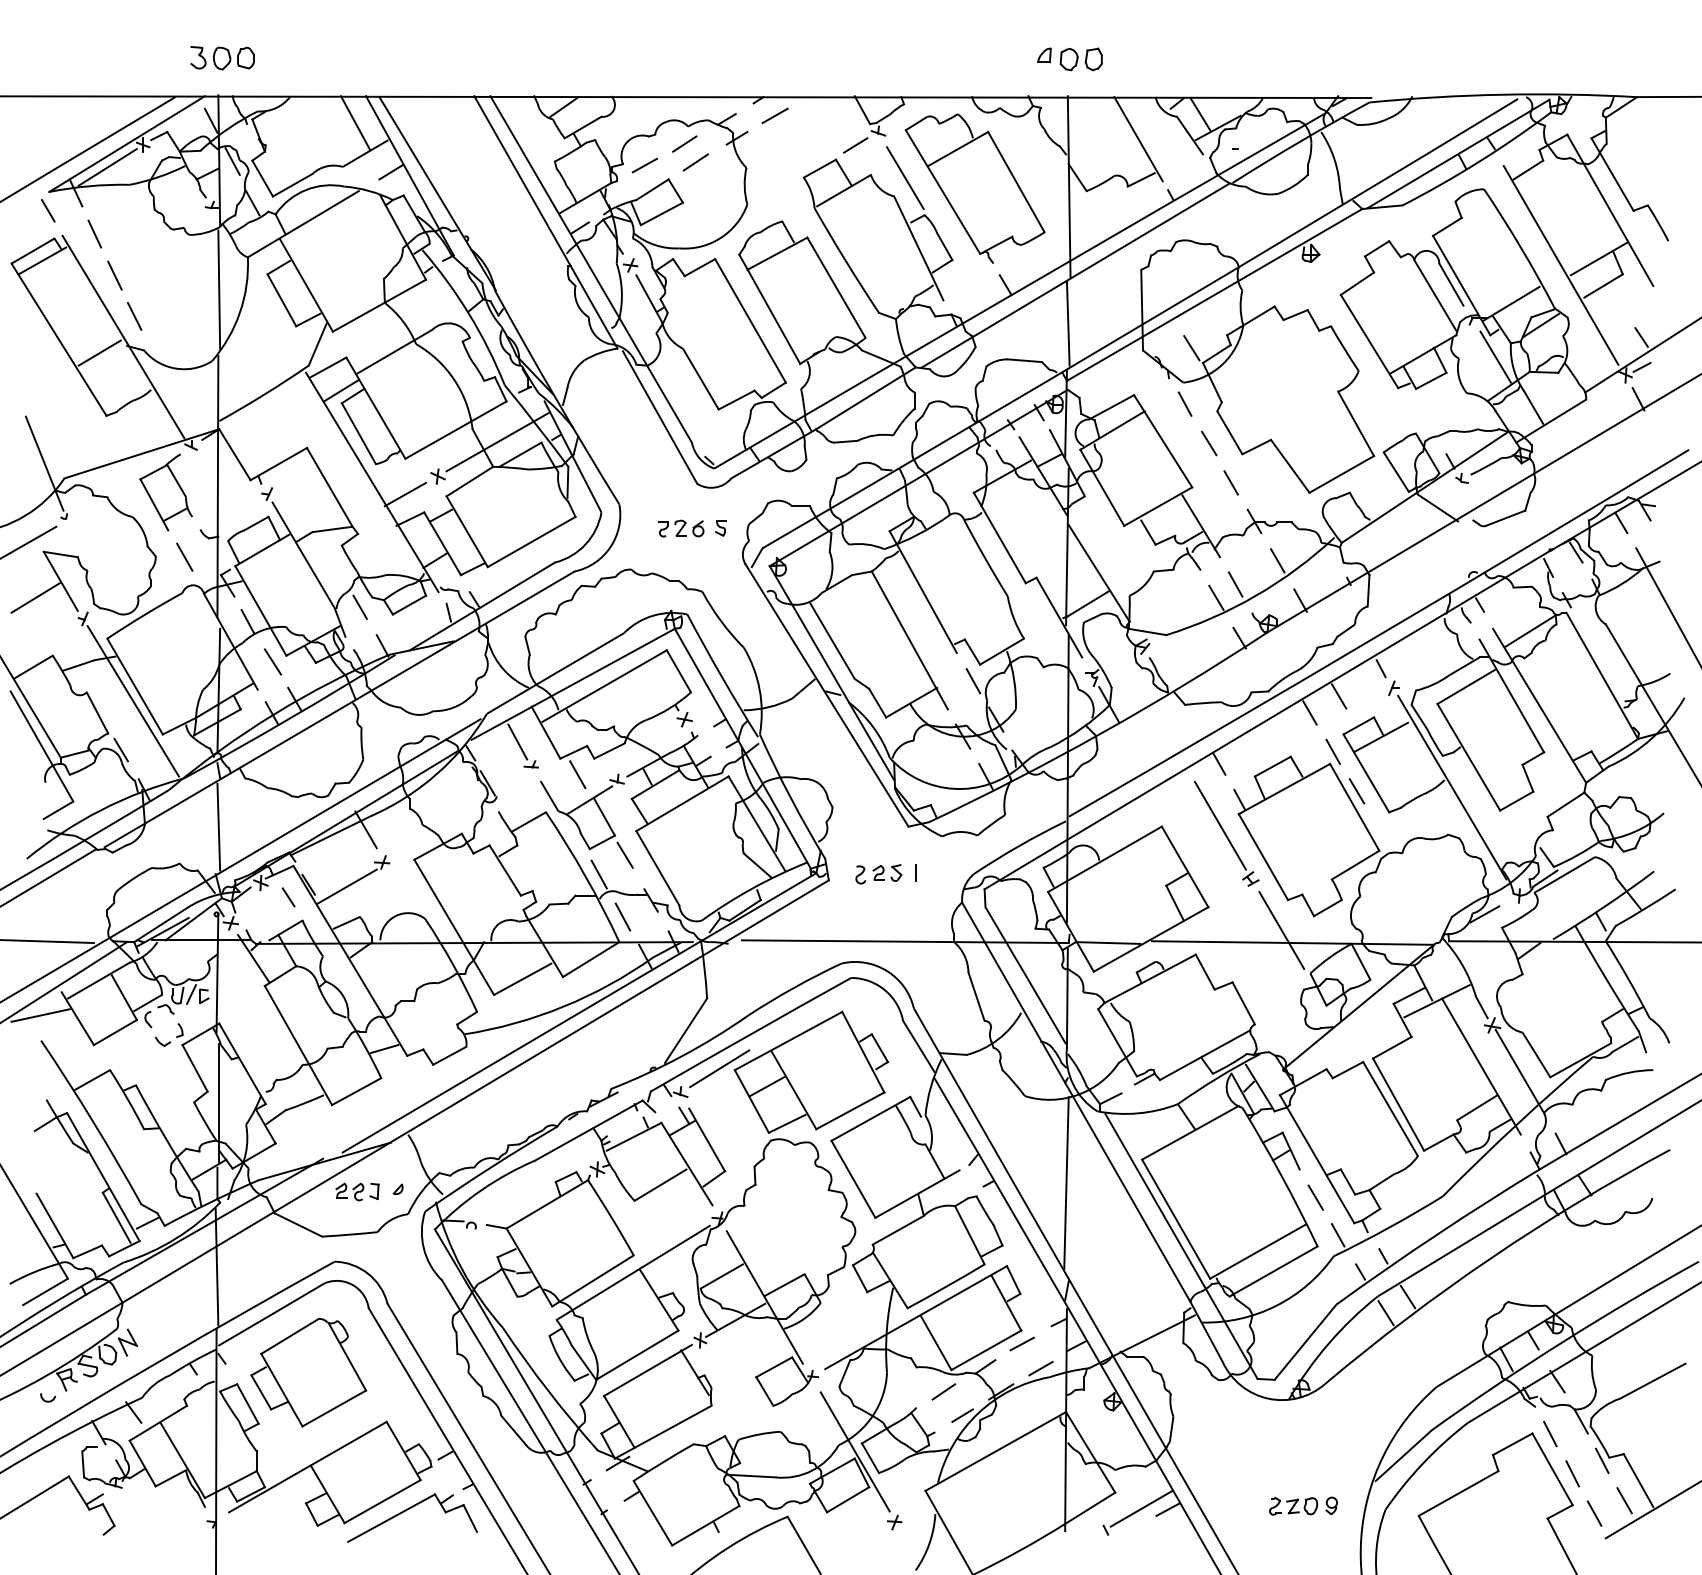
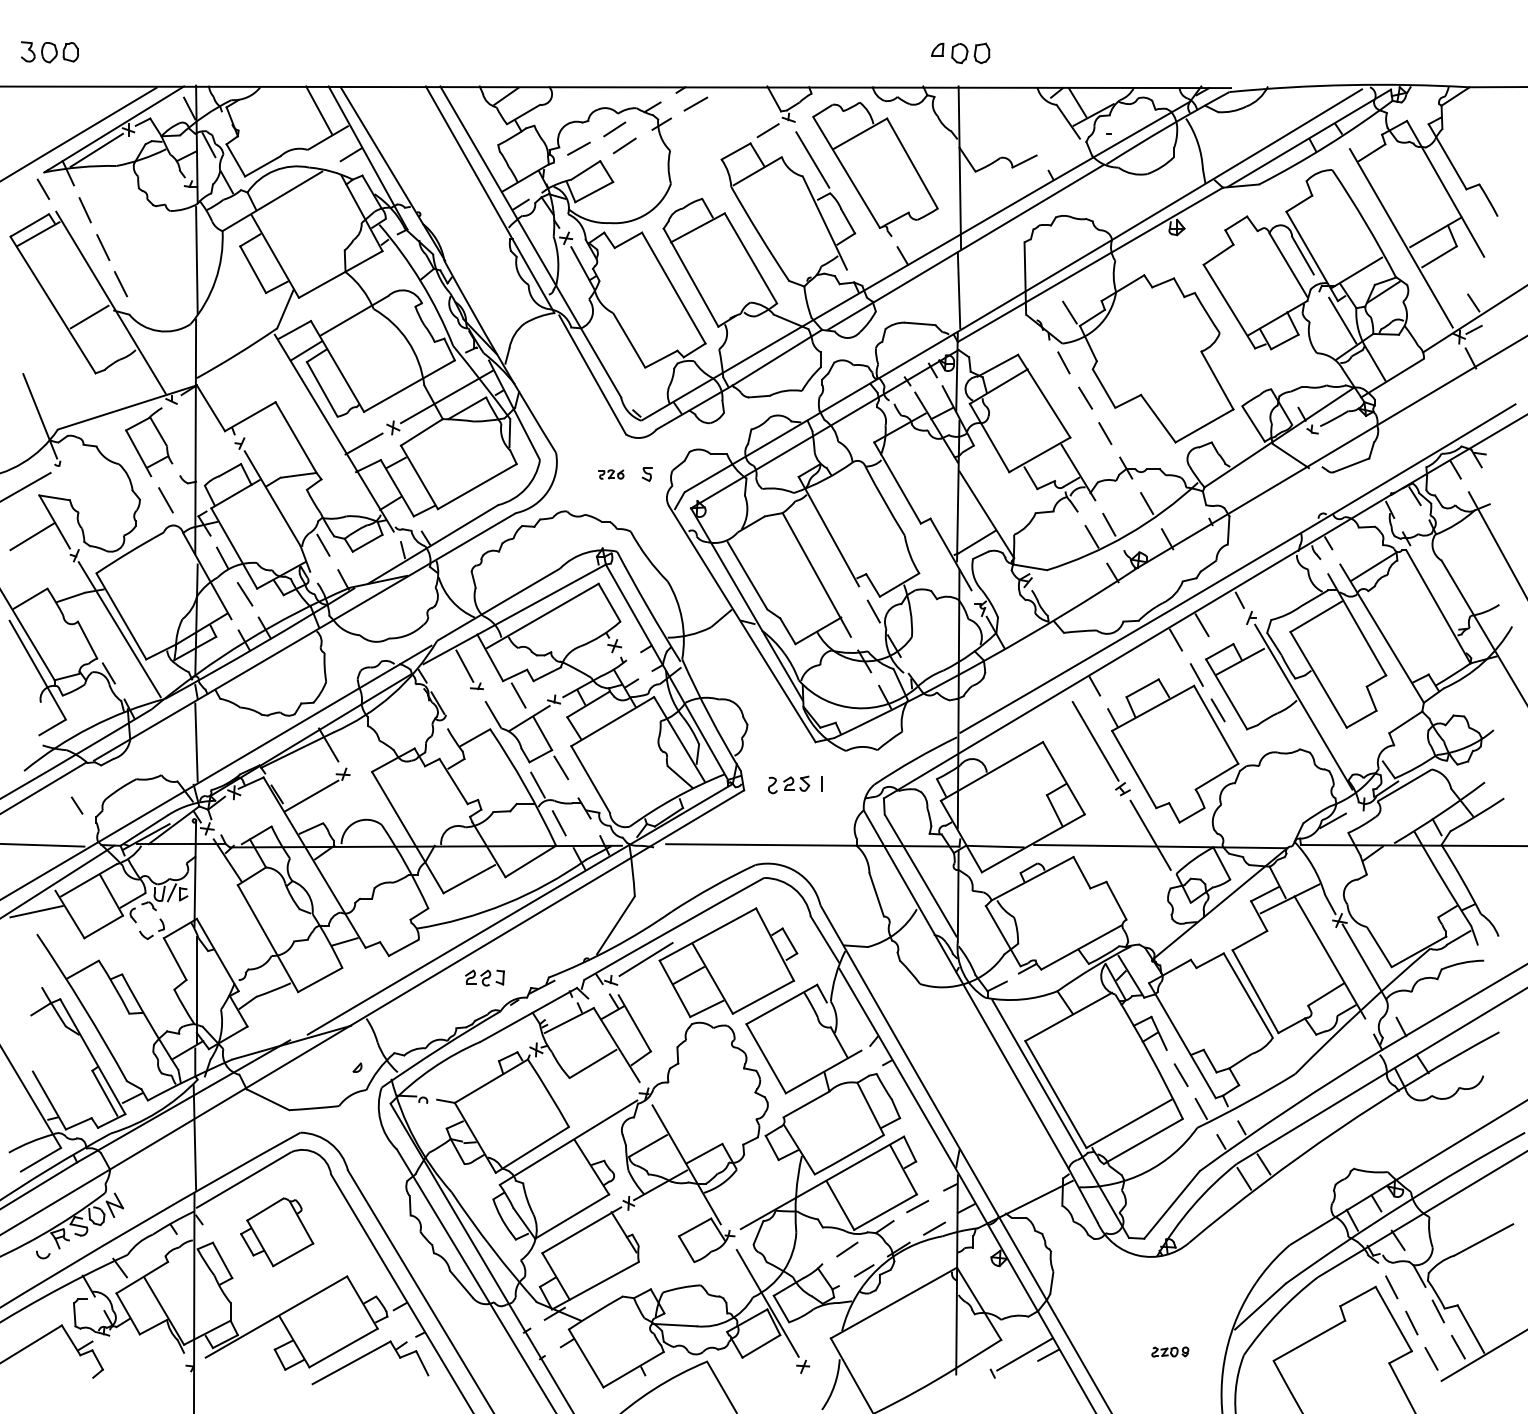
part: (222, 58) -> (49, 52), moved
line: (1137, 138) -> (1021, 124), removed
part: (681, 528) -> (611, 474), size x0.6
line: (287, 897) -> (76, 805), moved
line: (1066, 1182) -> (957, 1061), removed
part: (356, 1191) -> (484, 977), moved
part: (307, 1372) -> (276, 1232), size x0.7
part: (1303, 1505) -> (1170, 1351), size x0.6

